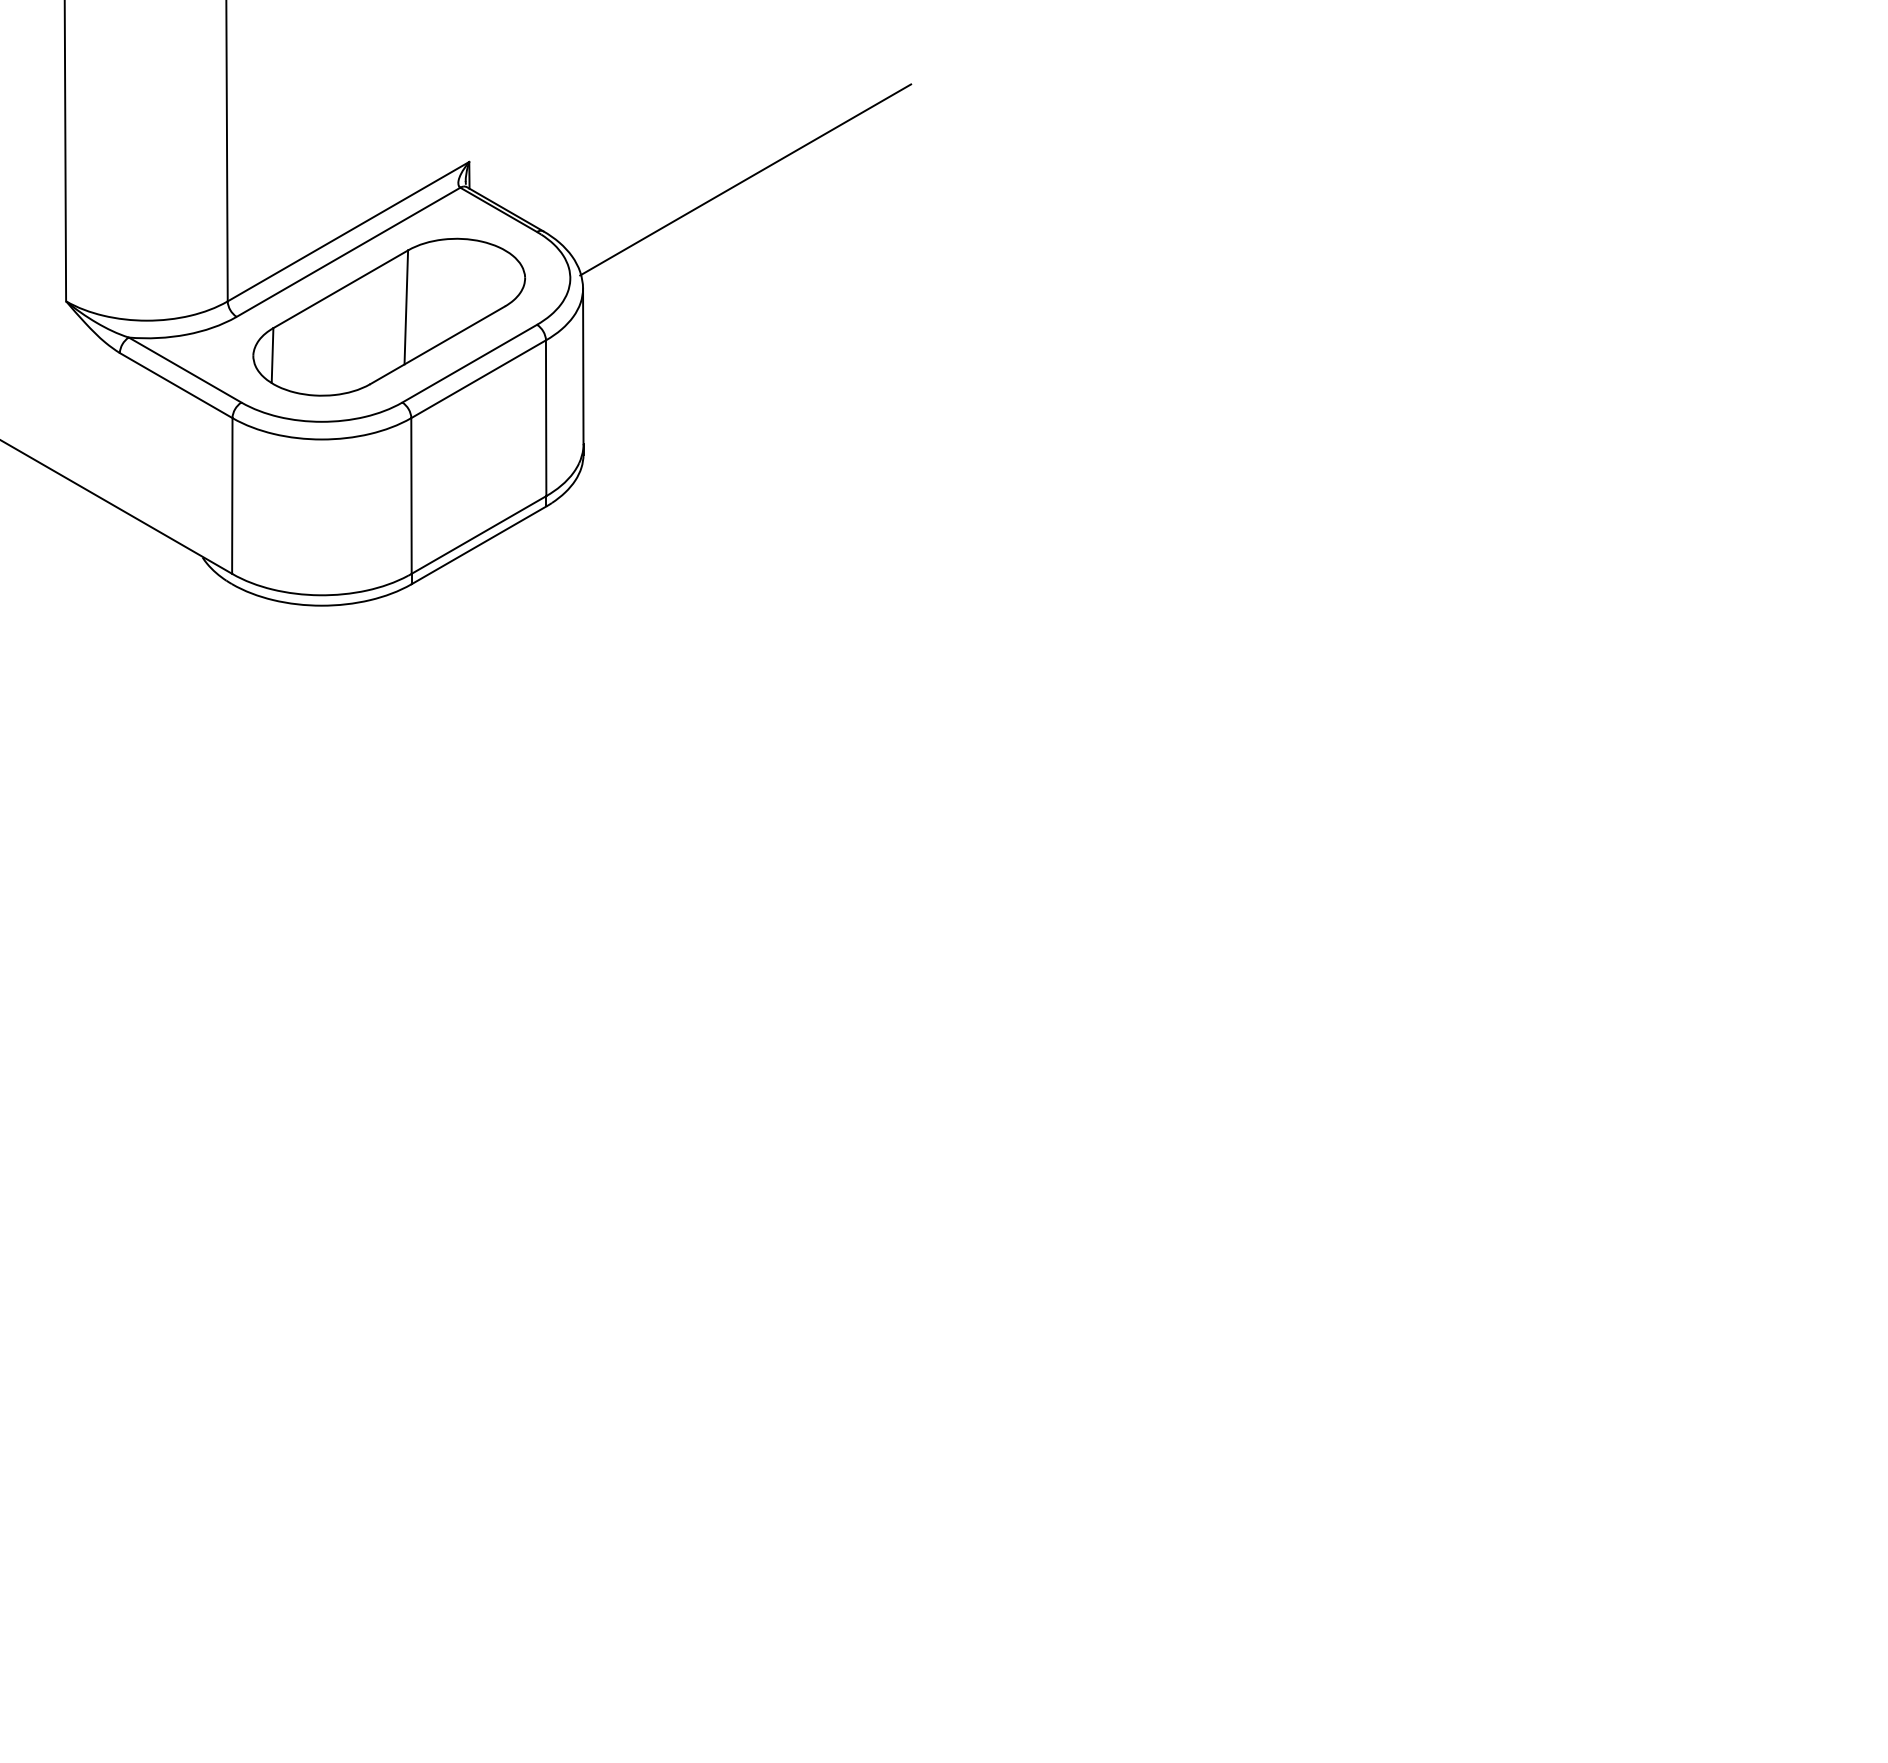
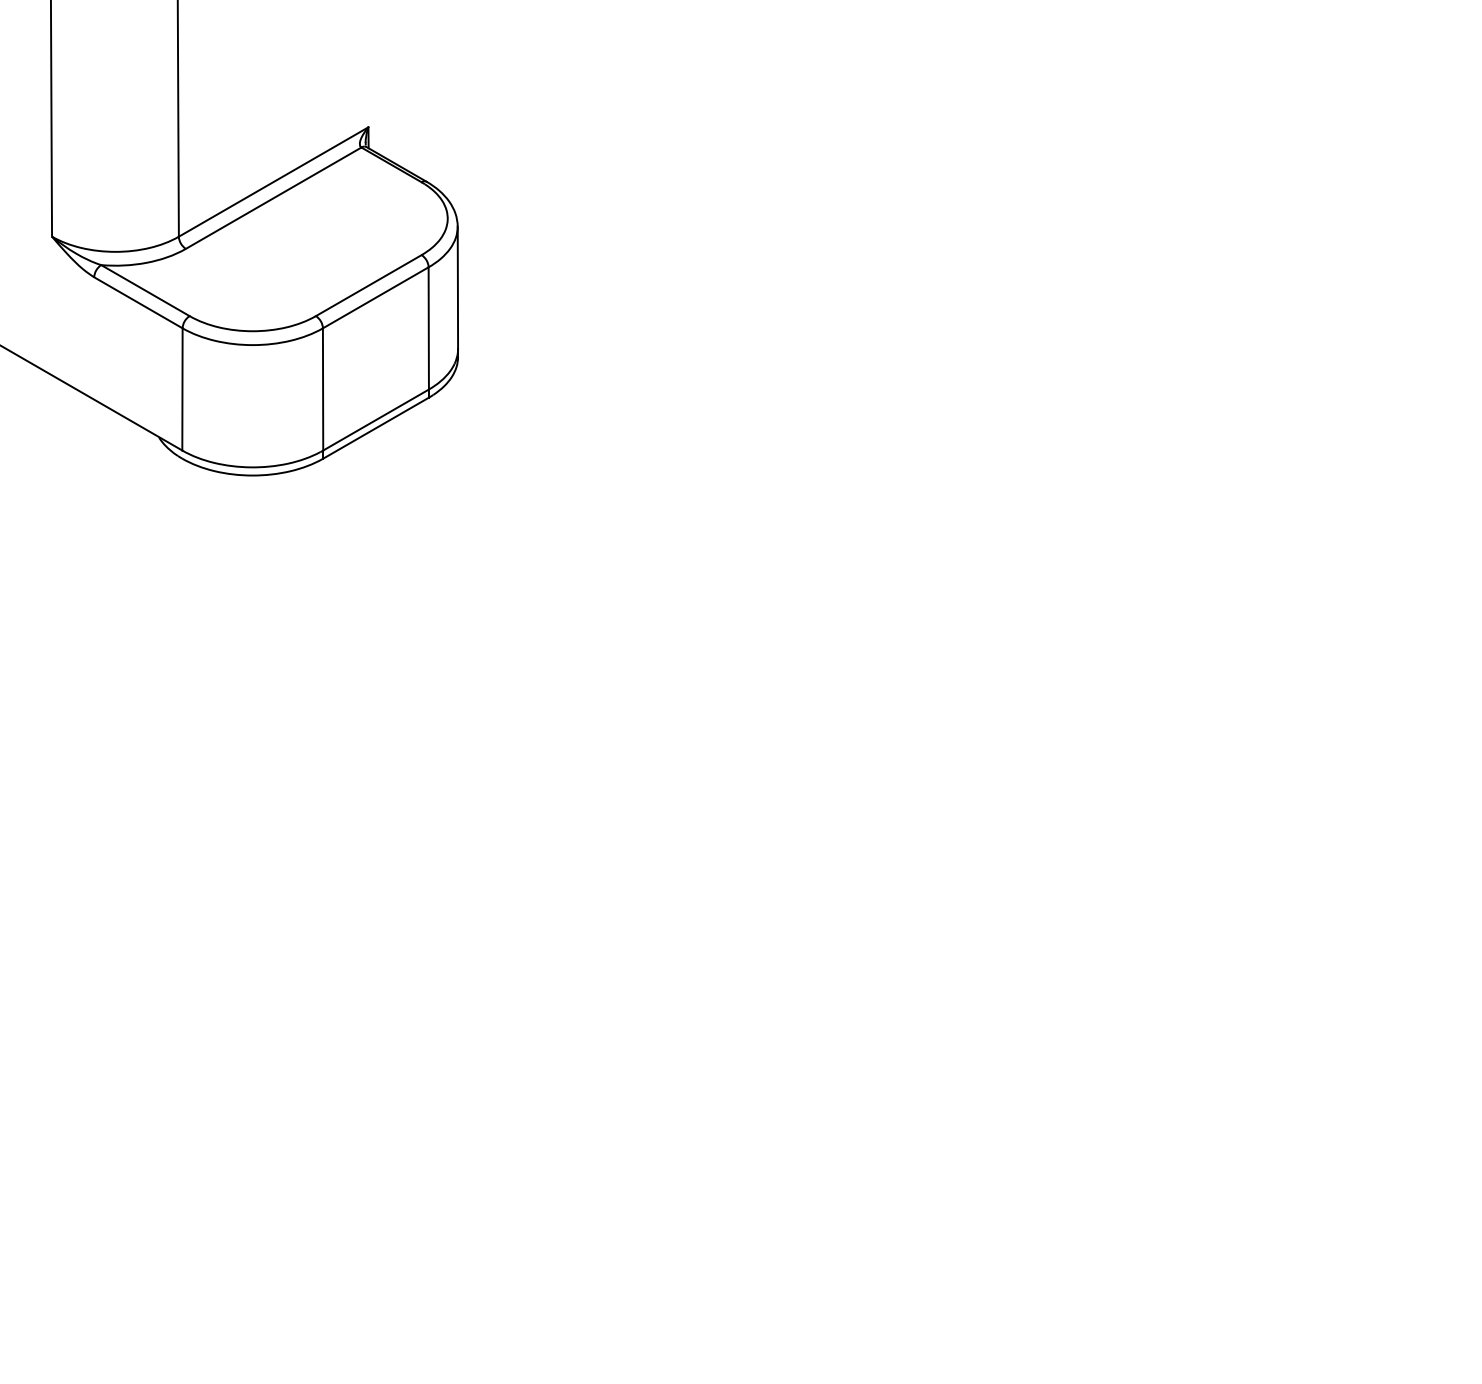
line: (745, 179) -> (585, 141), removed
part: (388, 316) -> (305, 248), removed

